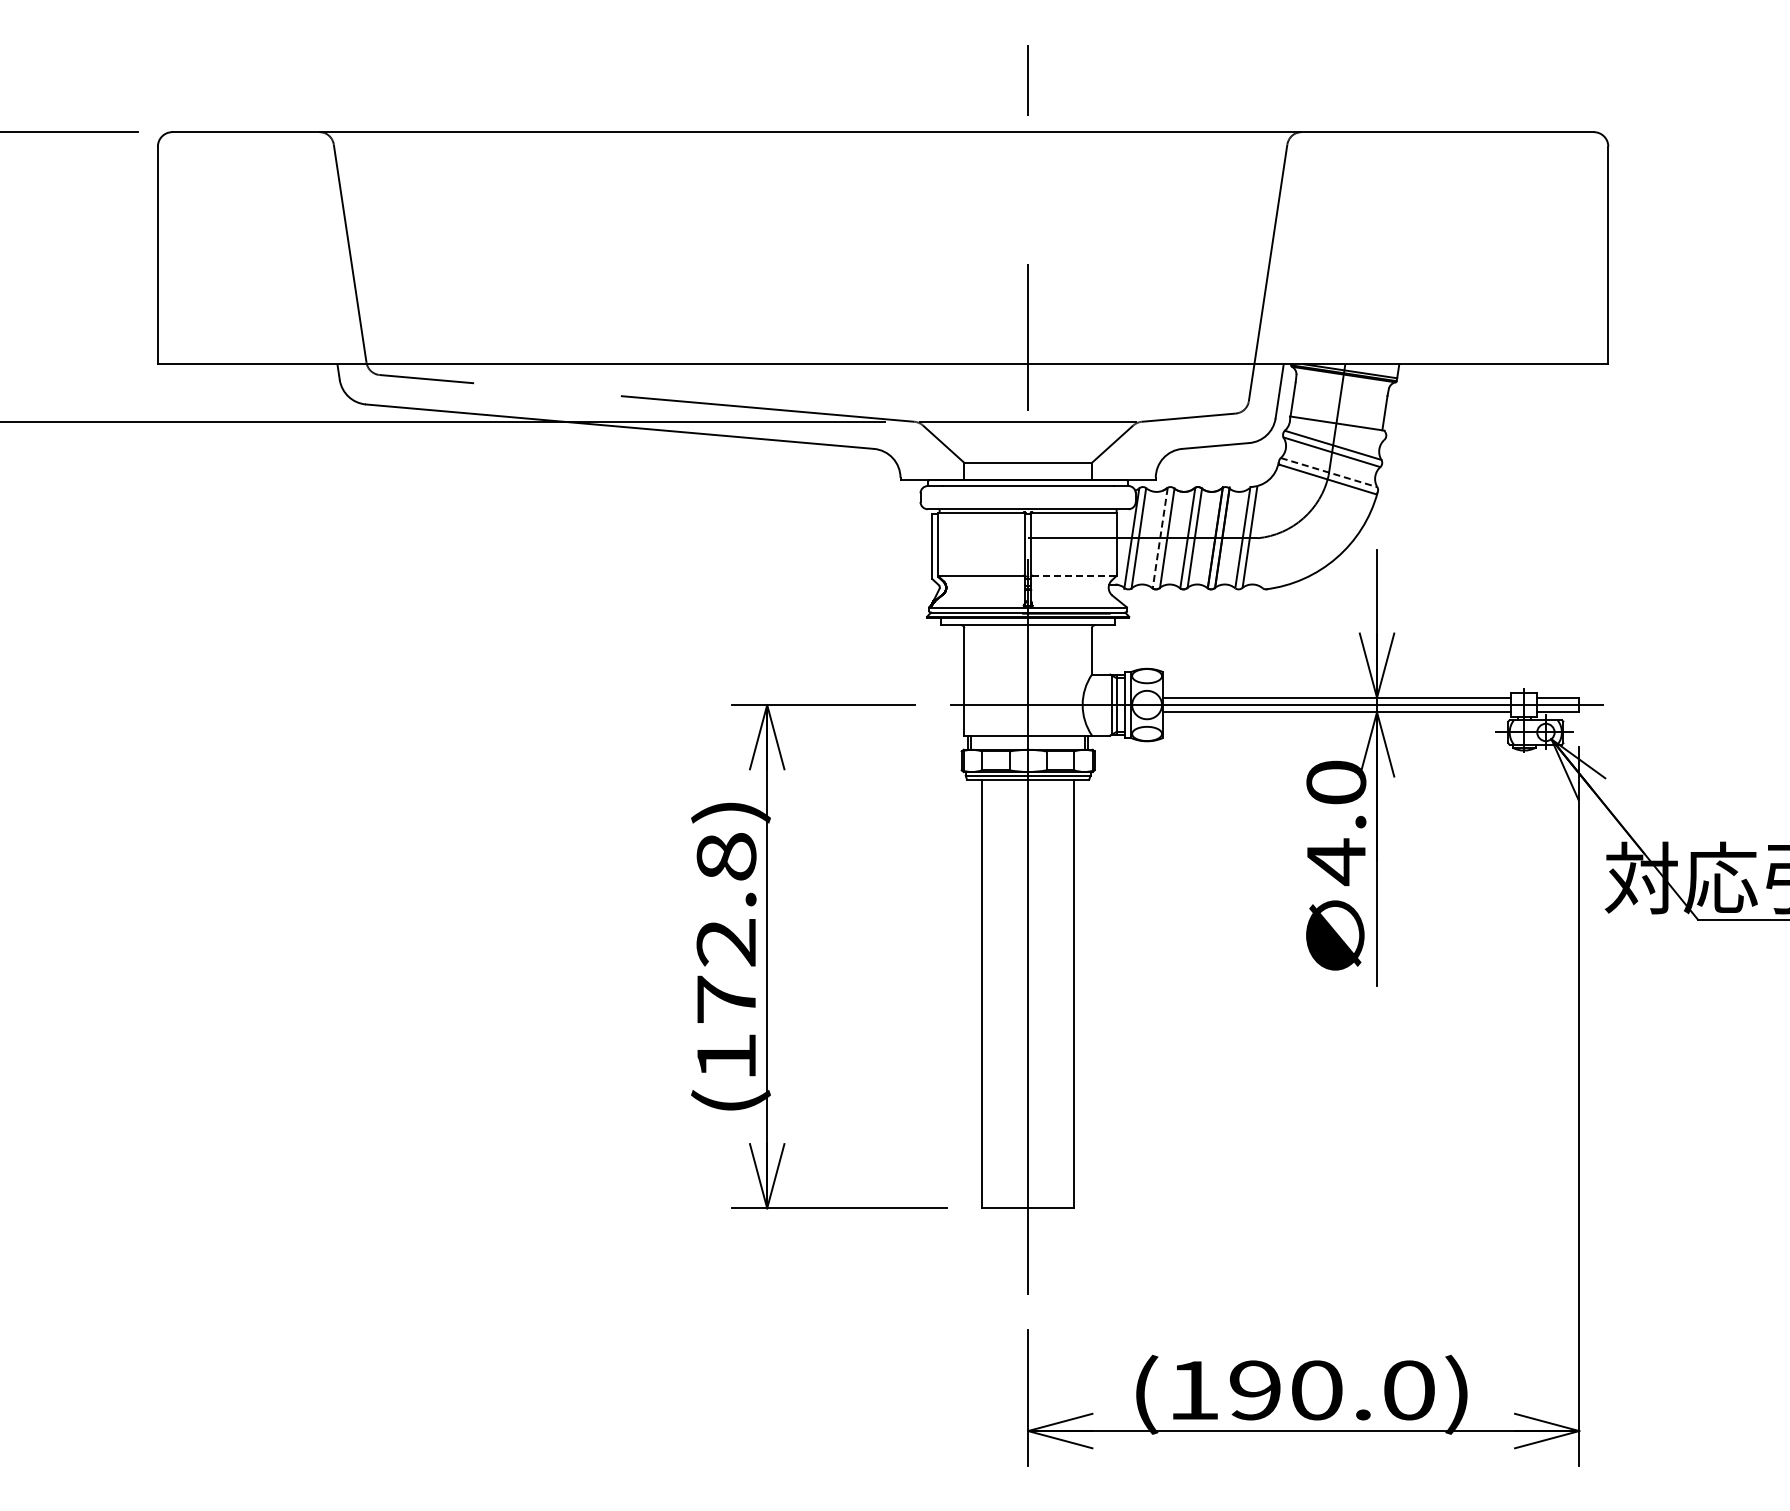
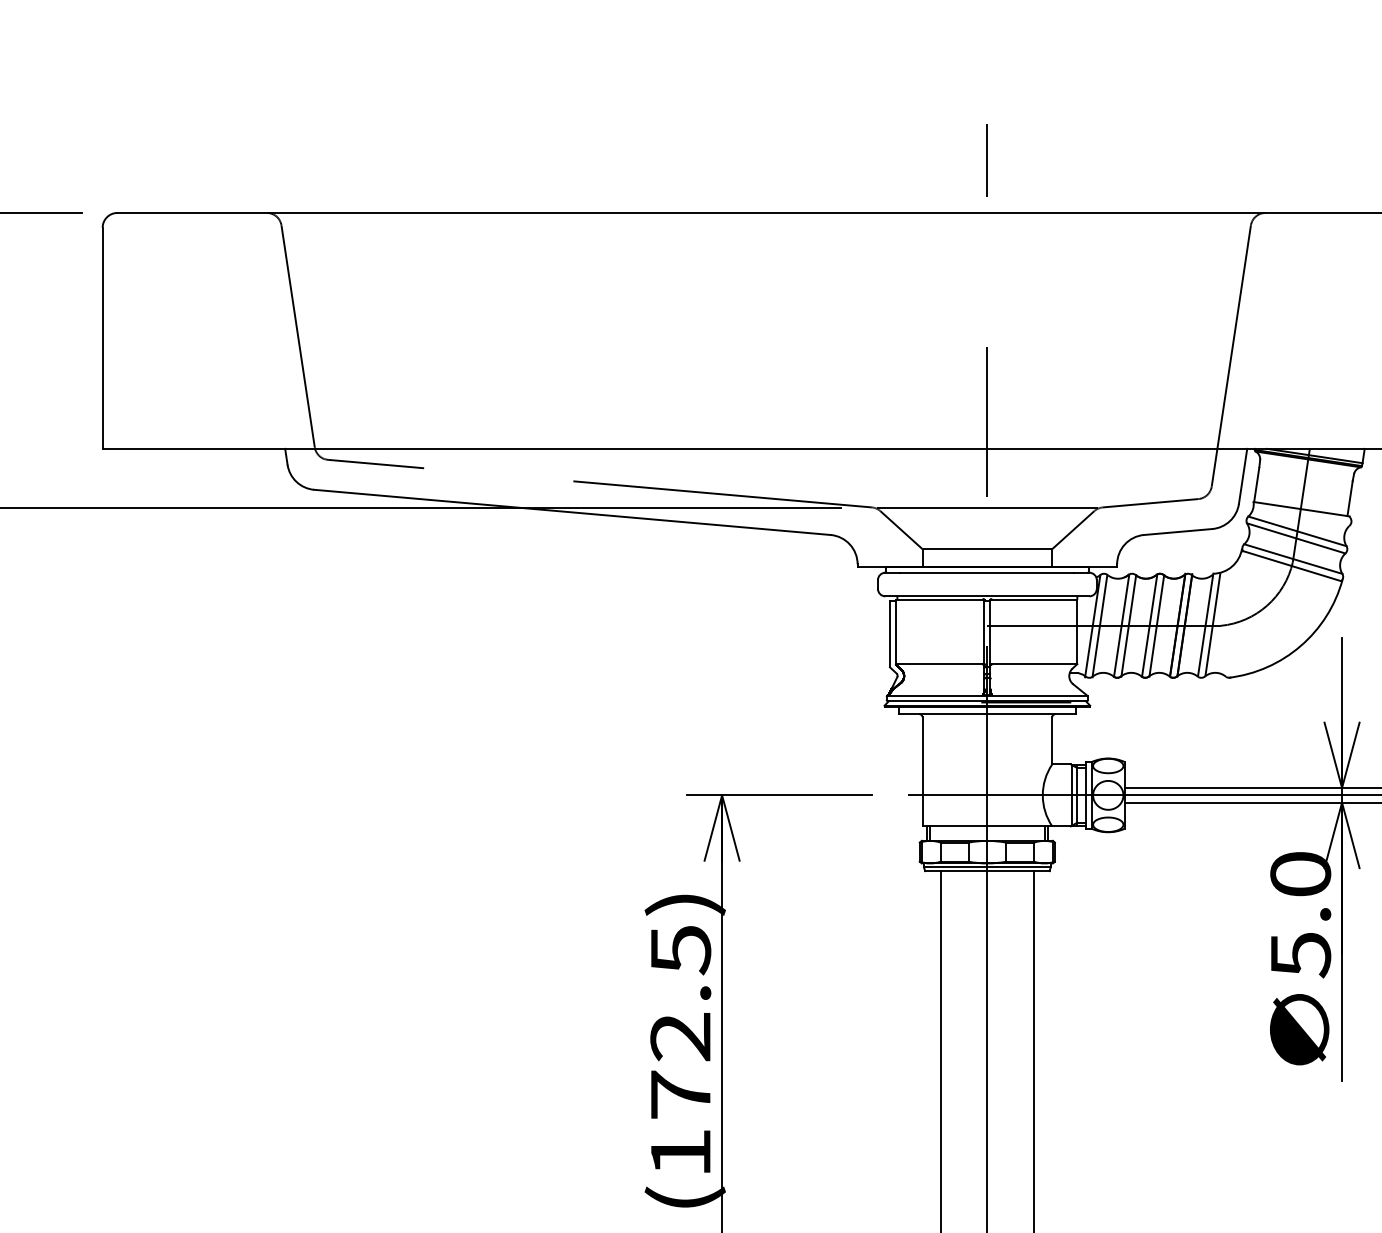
line: (1329, 472) -> (1293, 558), dashed -> solid
line: (1160, 538) -> (1121, 626), dashed -> solid
line: (1075, 575) -> (1035, 663), dashed -> solid
text: (726, 857) -> (680, 950), (172.8) -> (172.5)
text: (1336, 862) -> (1300, 955), 4.0 -> 5.0

